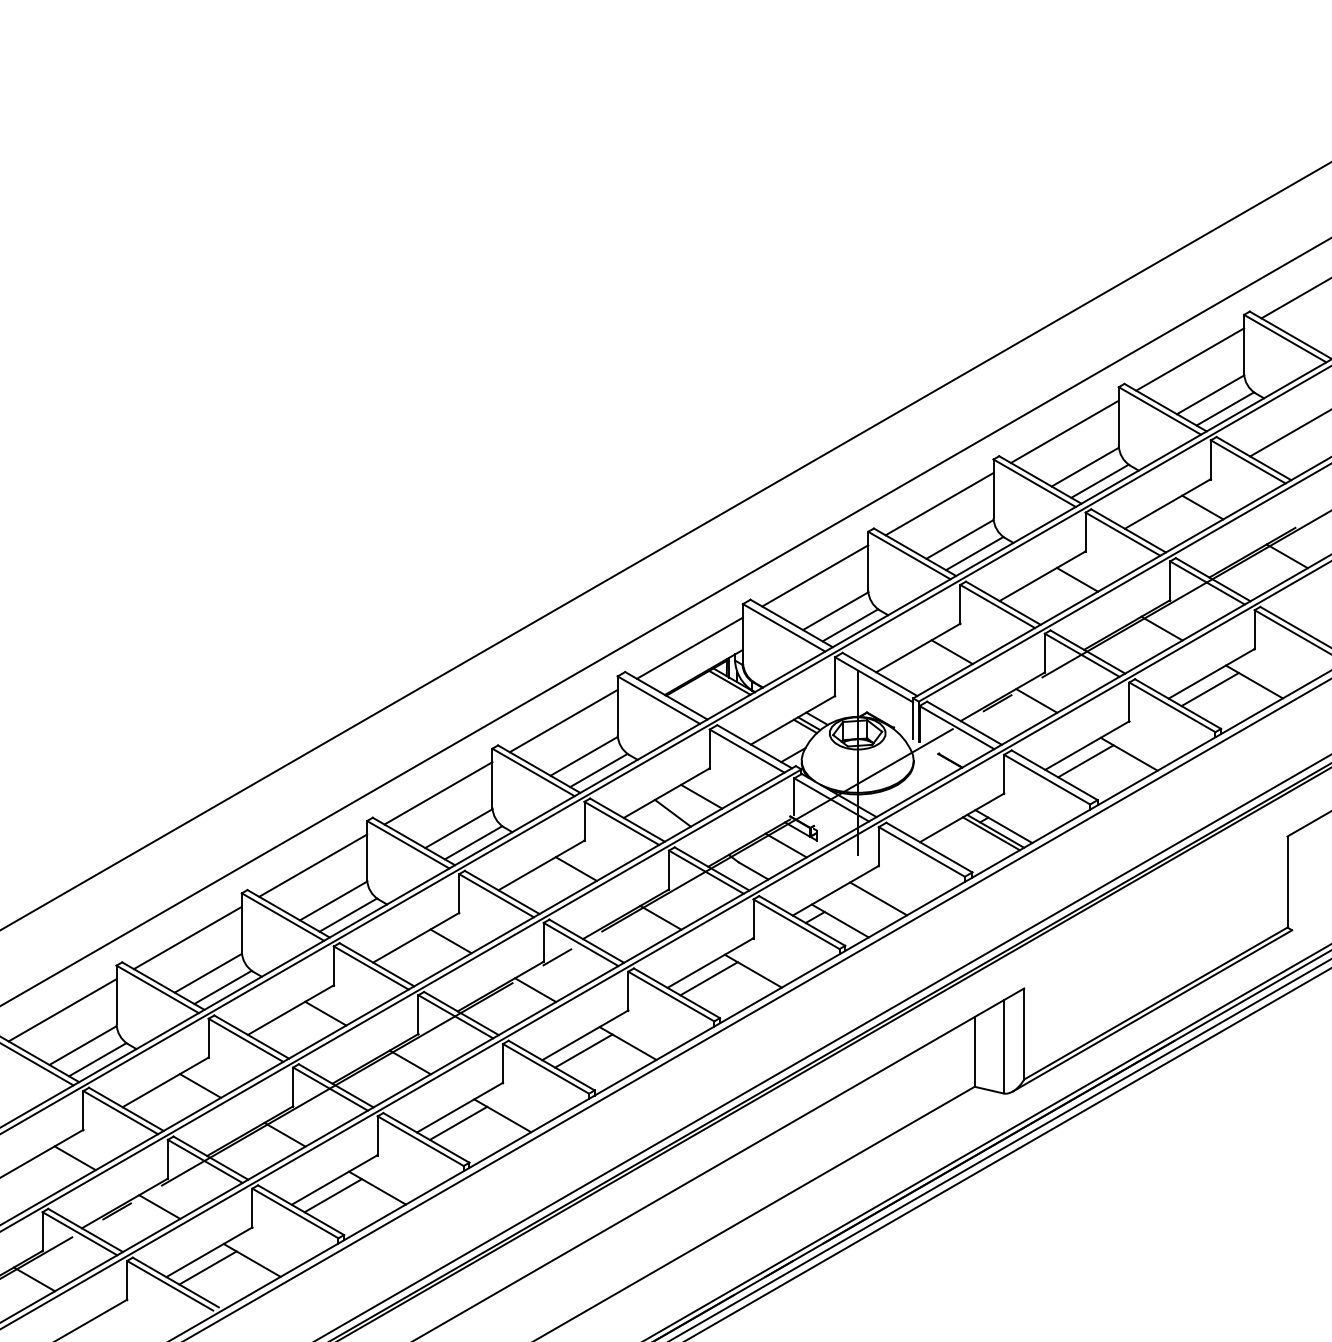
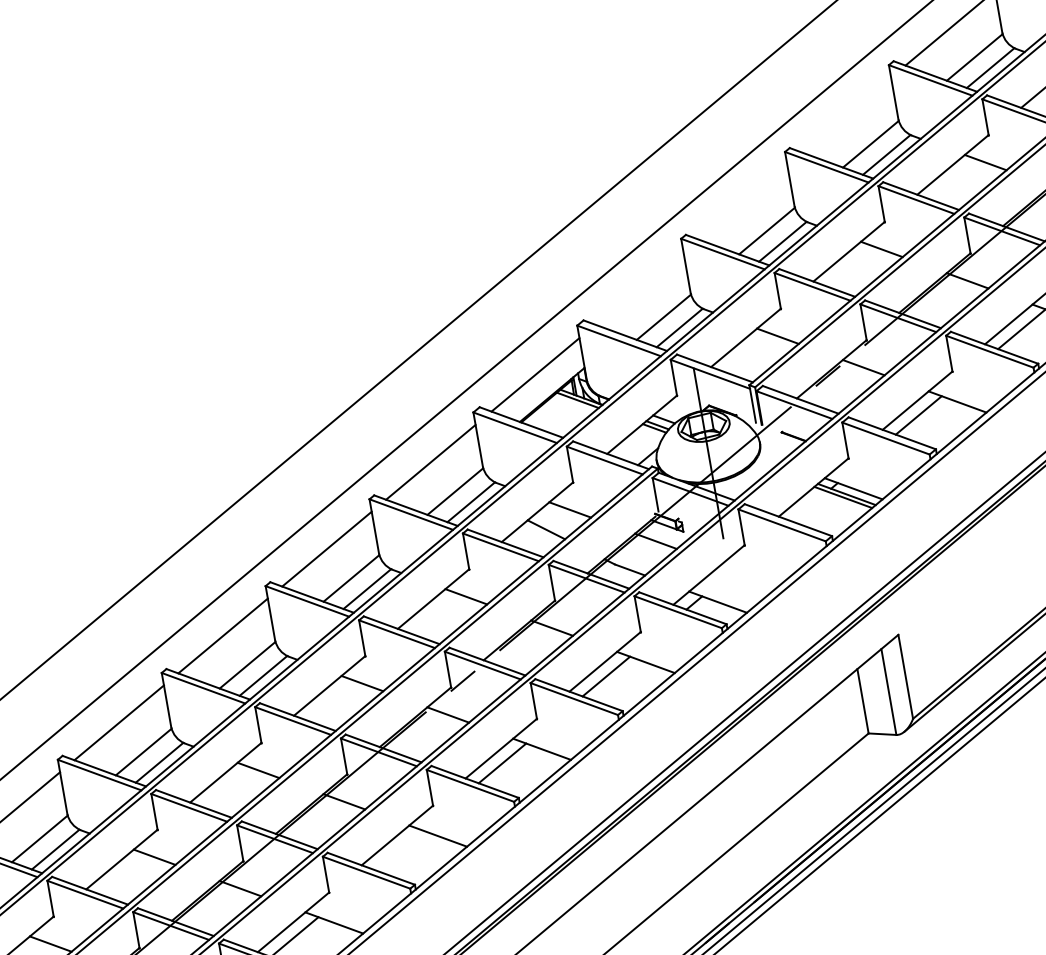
line: (1064, 431) -> (845, 114), removed
line: (939, 504) -> (742, 202), removed
line: (815, 575) -> (639, 287), removed
line: (878, 898) -> (749, 575), removed
line: (458, 1122) -> (398, 849), removed

